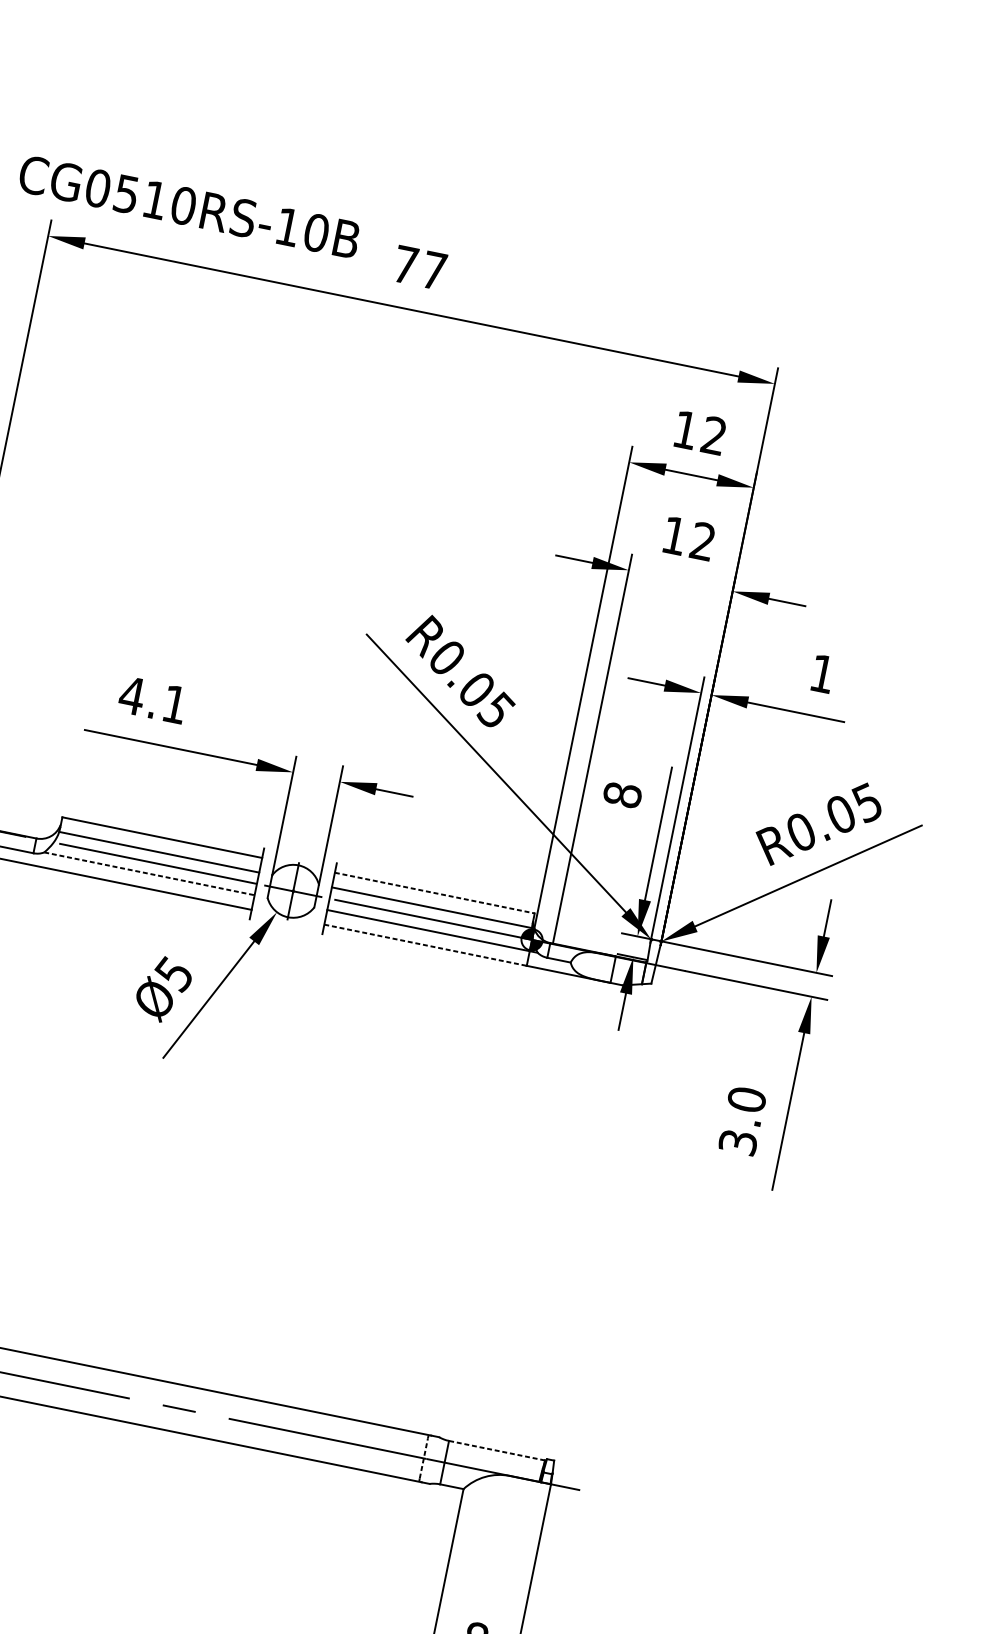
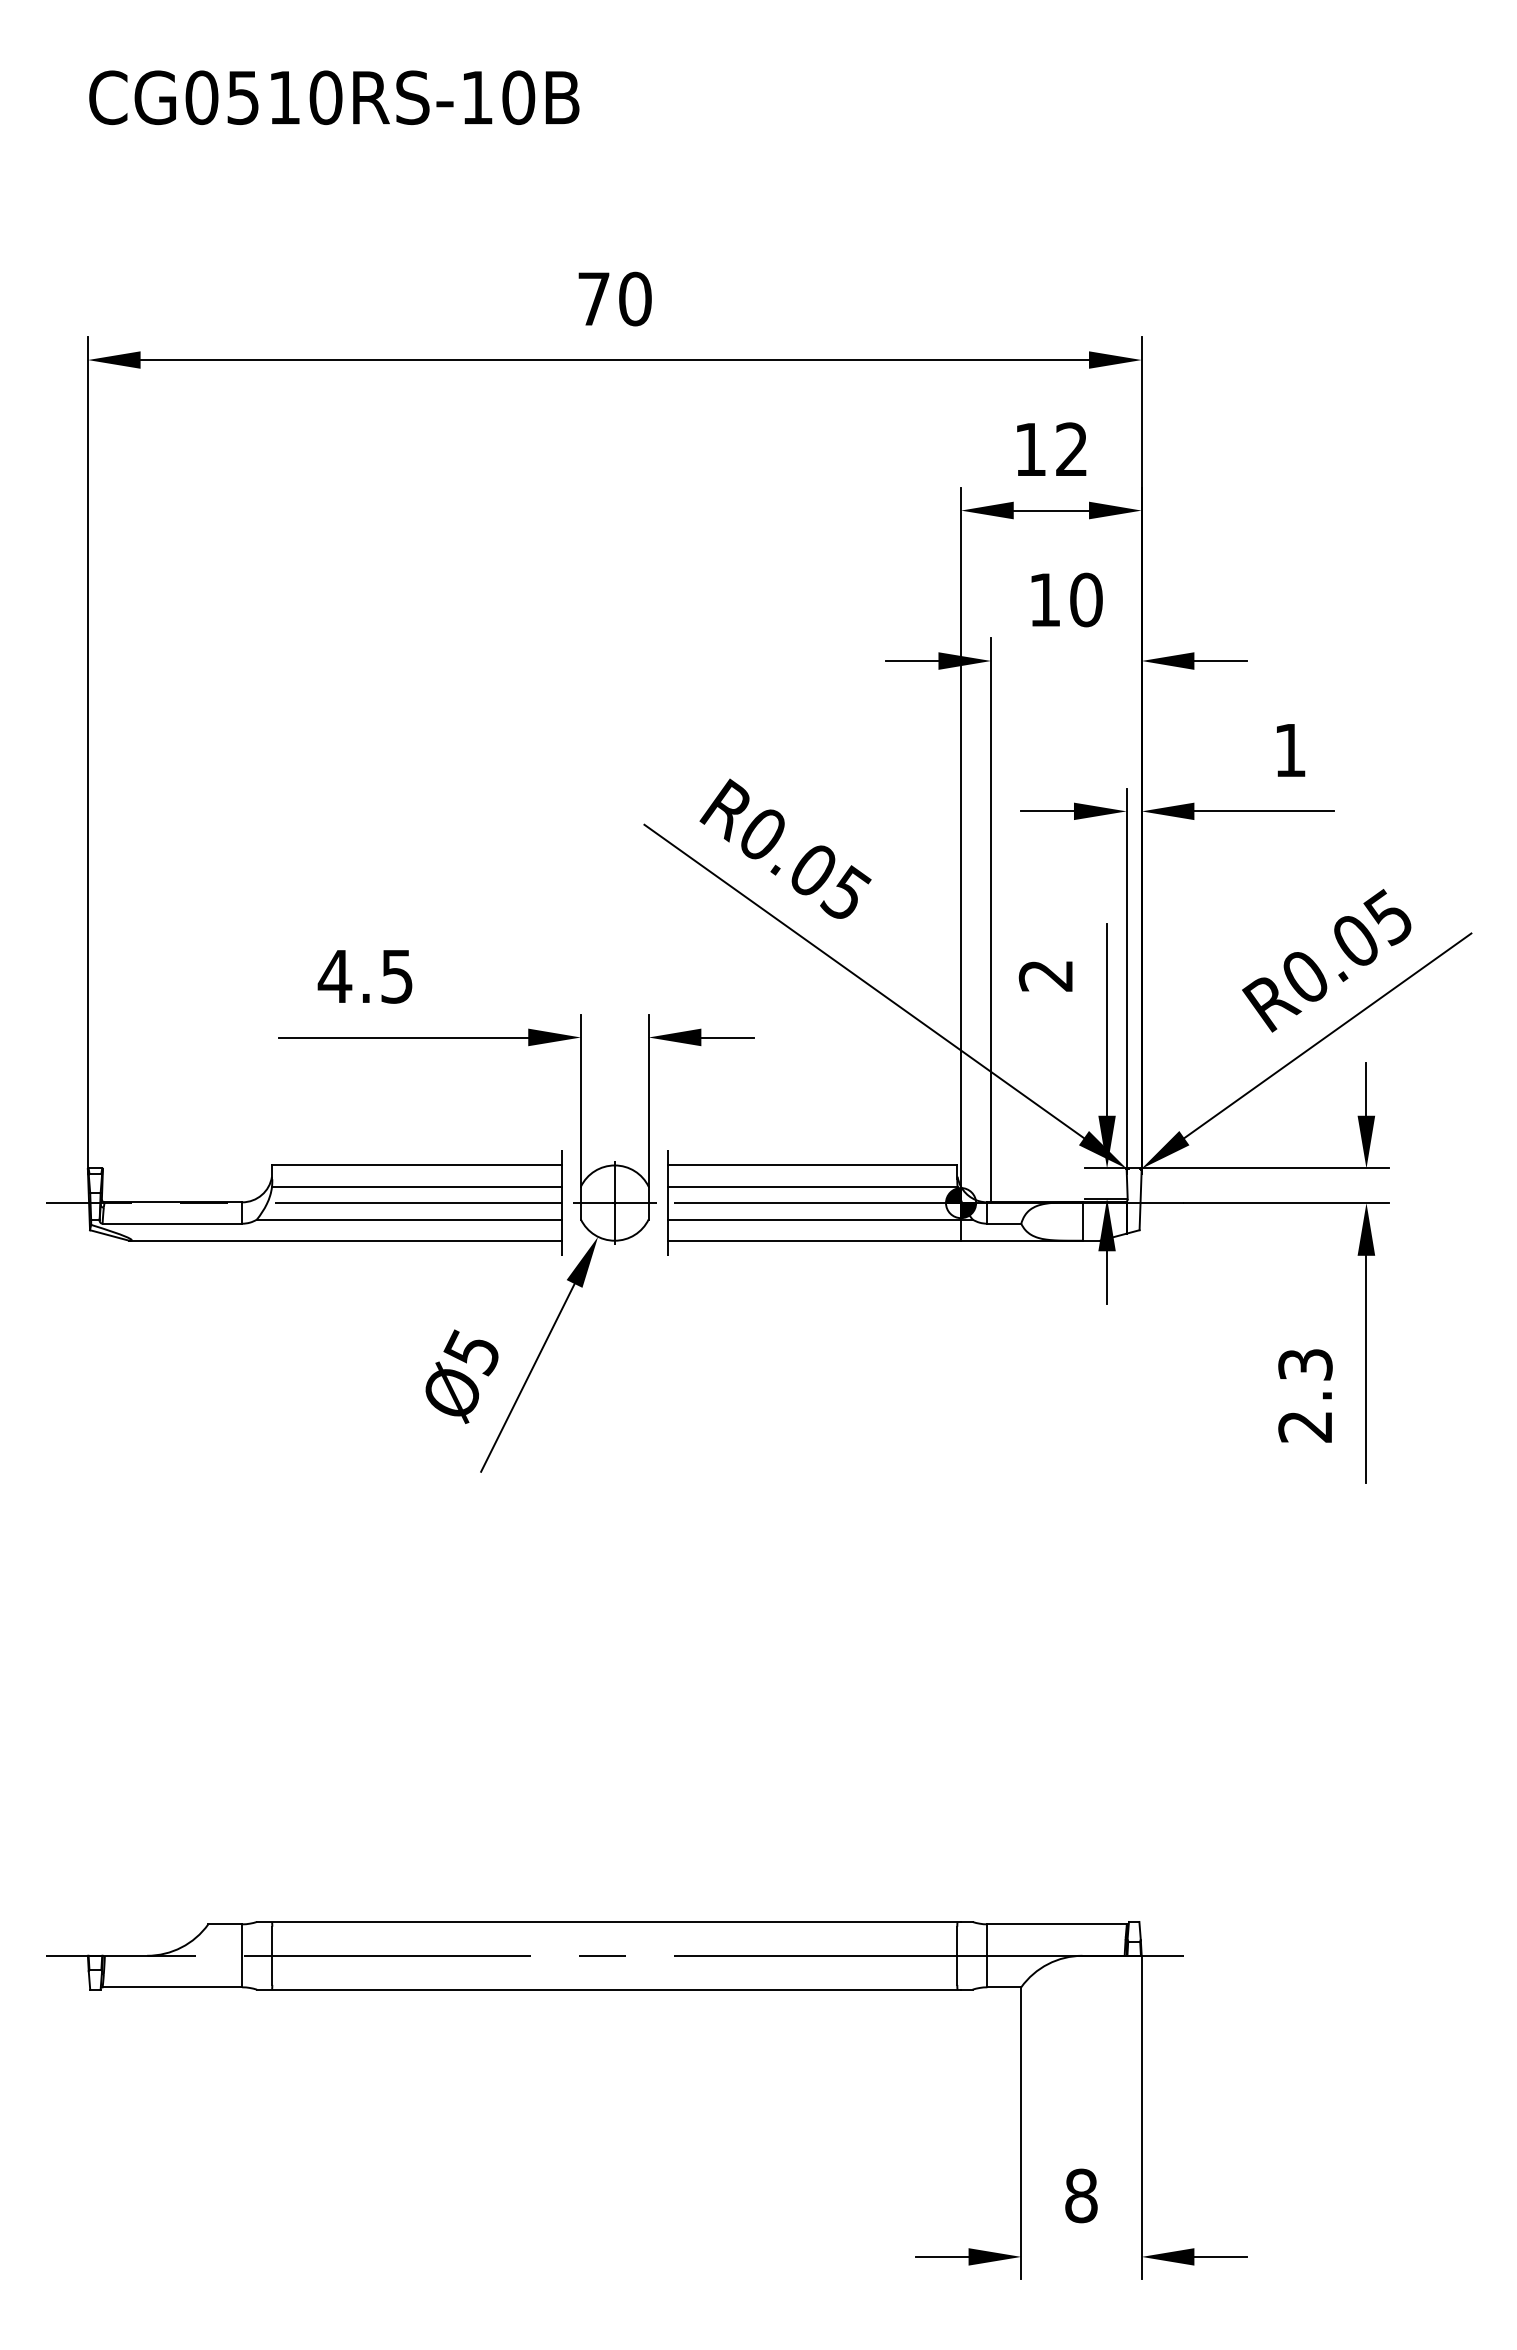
text: (189, 206) -> (334, 97), moved
text: (434, 270) -> (635, 298), 77 -> 70
text: (703, 541) -> (1086, 599), 12 -> 10
text: (174, 704) -> (396, 976), 4.1 -> 4.5
text: (622, 794) -> (1045, 975), 8 -> 2
line: (149, 873) -> (409, 1219), dashed -> solid
line: (434, 893) -> (812, 1165), dashed -> solid
line: (425, 945) -> (814, 1240), dashed -> solid
text: (742, 1120) -> (1305, 1395), 3.0 -> 2.3
line: (497, 1450) -> (1057, 1924), dashed -> solid
line: (424, 1458) -> (957, 1955), dashed -> solid

